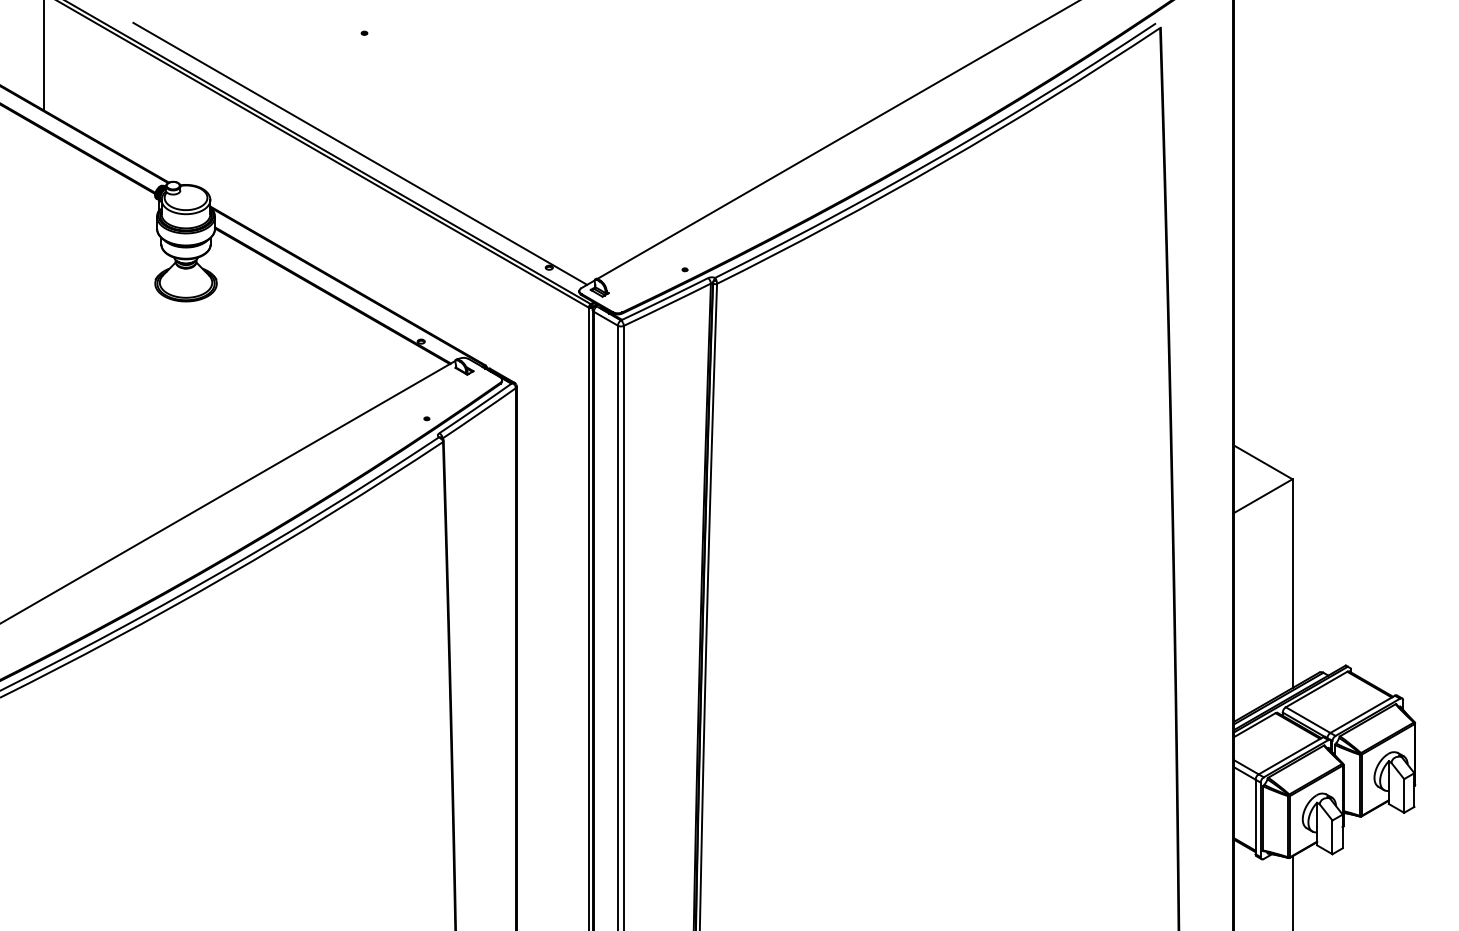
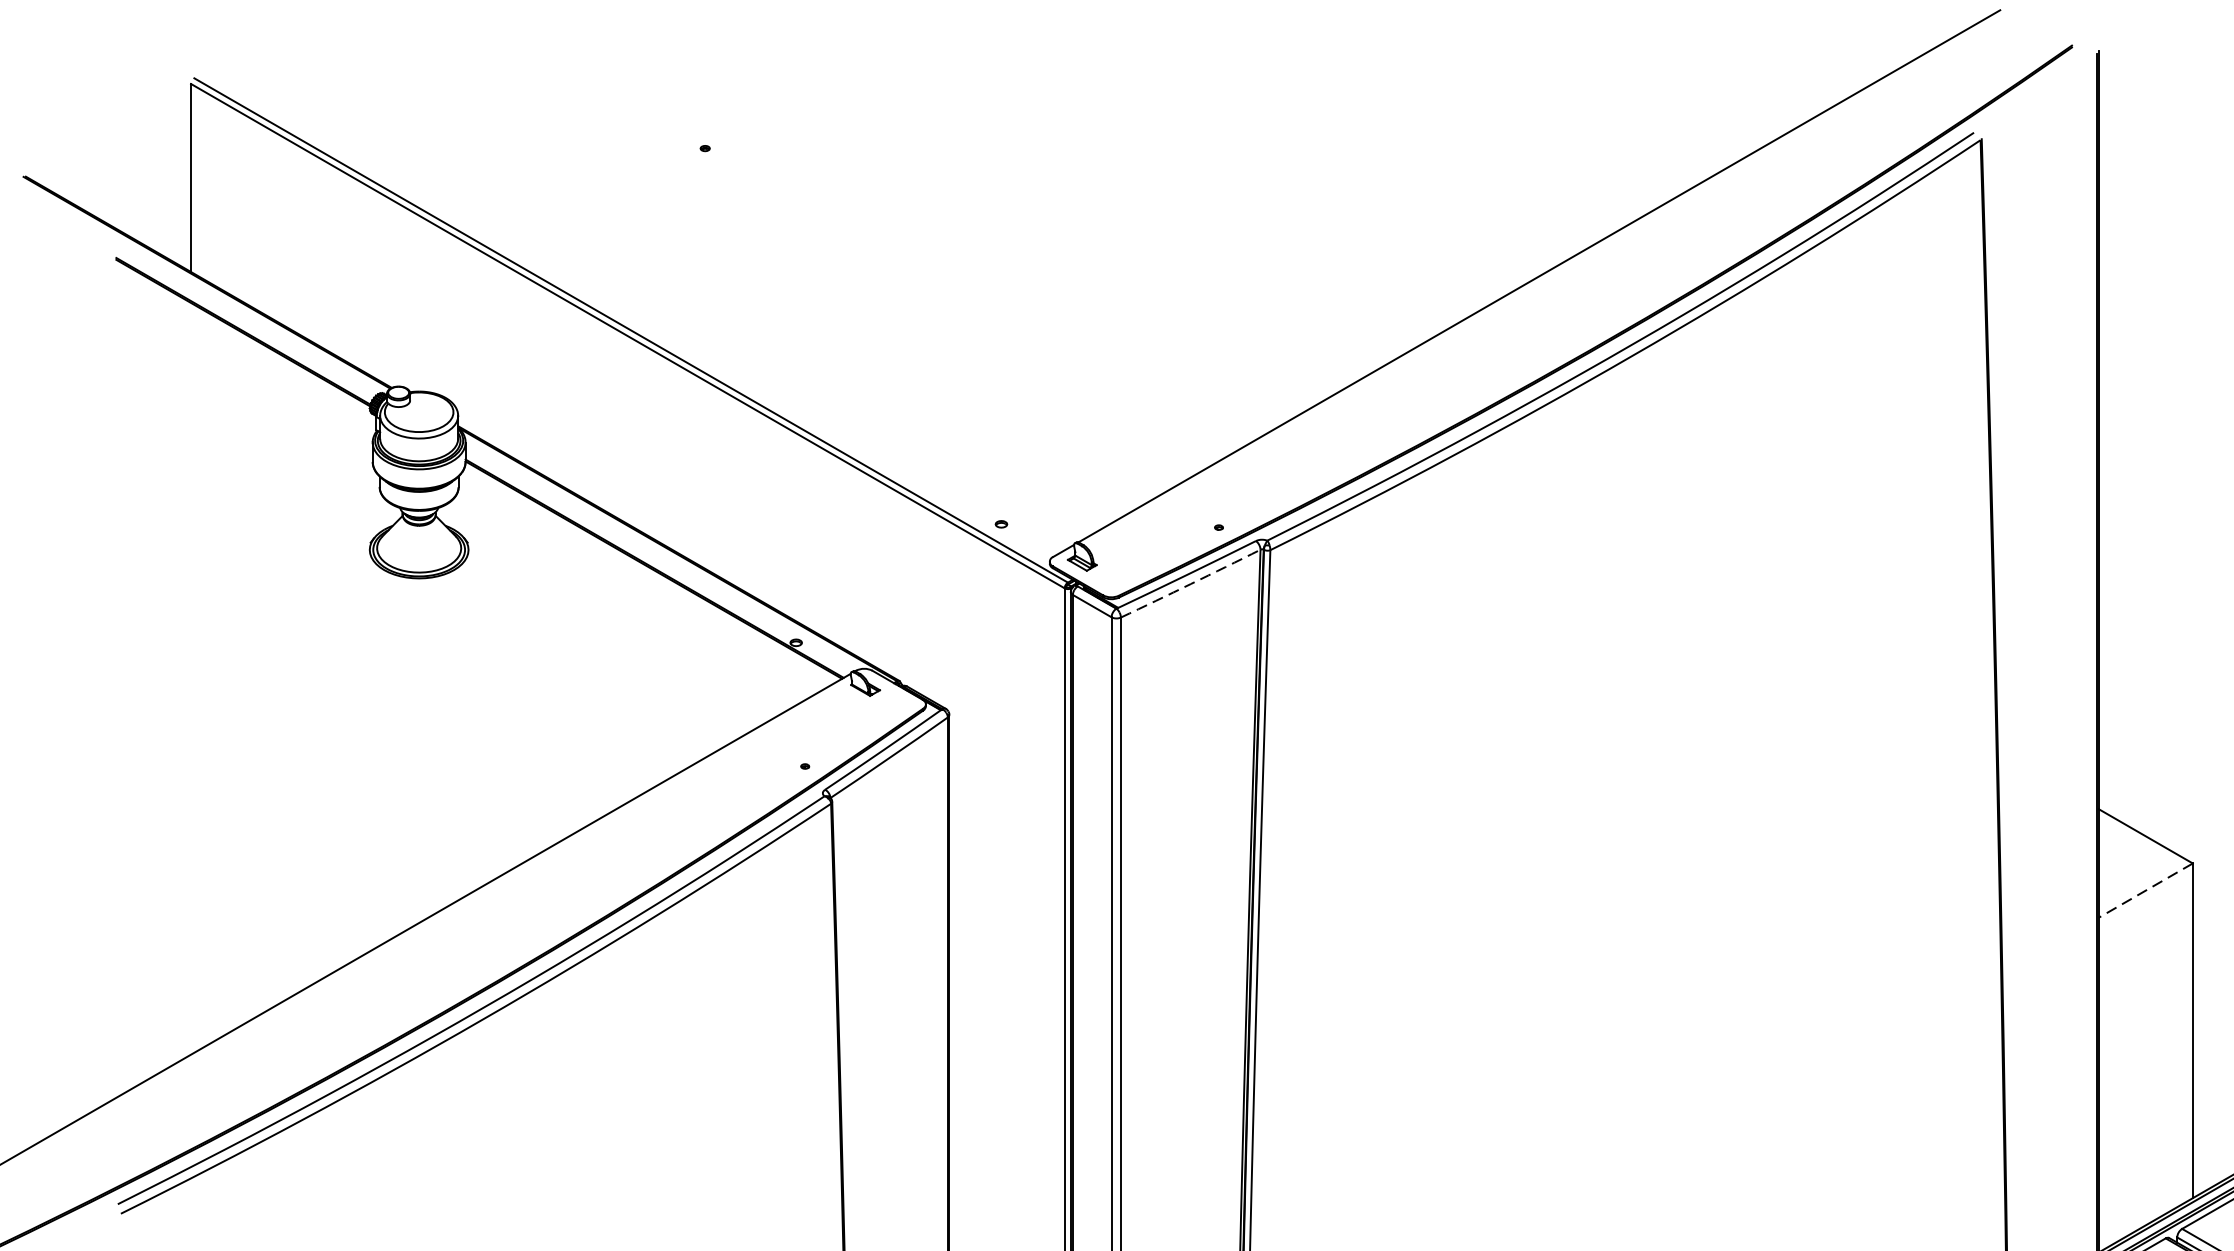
line: (360, 153) -> (698, 341), removed
arc: (667, 304) -> (1190, 583), solid -> dashed
line: (1263, 496) -> (2146, 891), solid -> dashed

